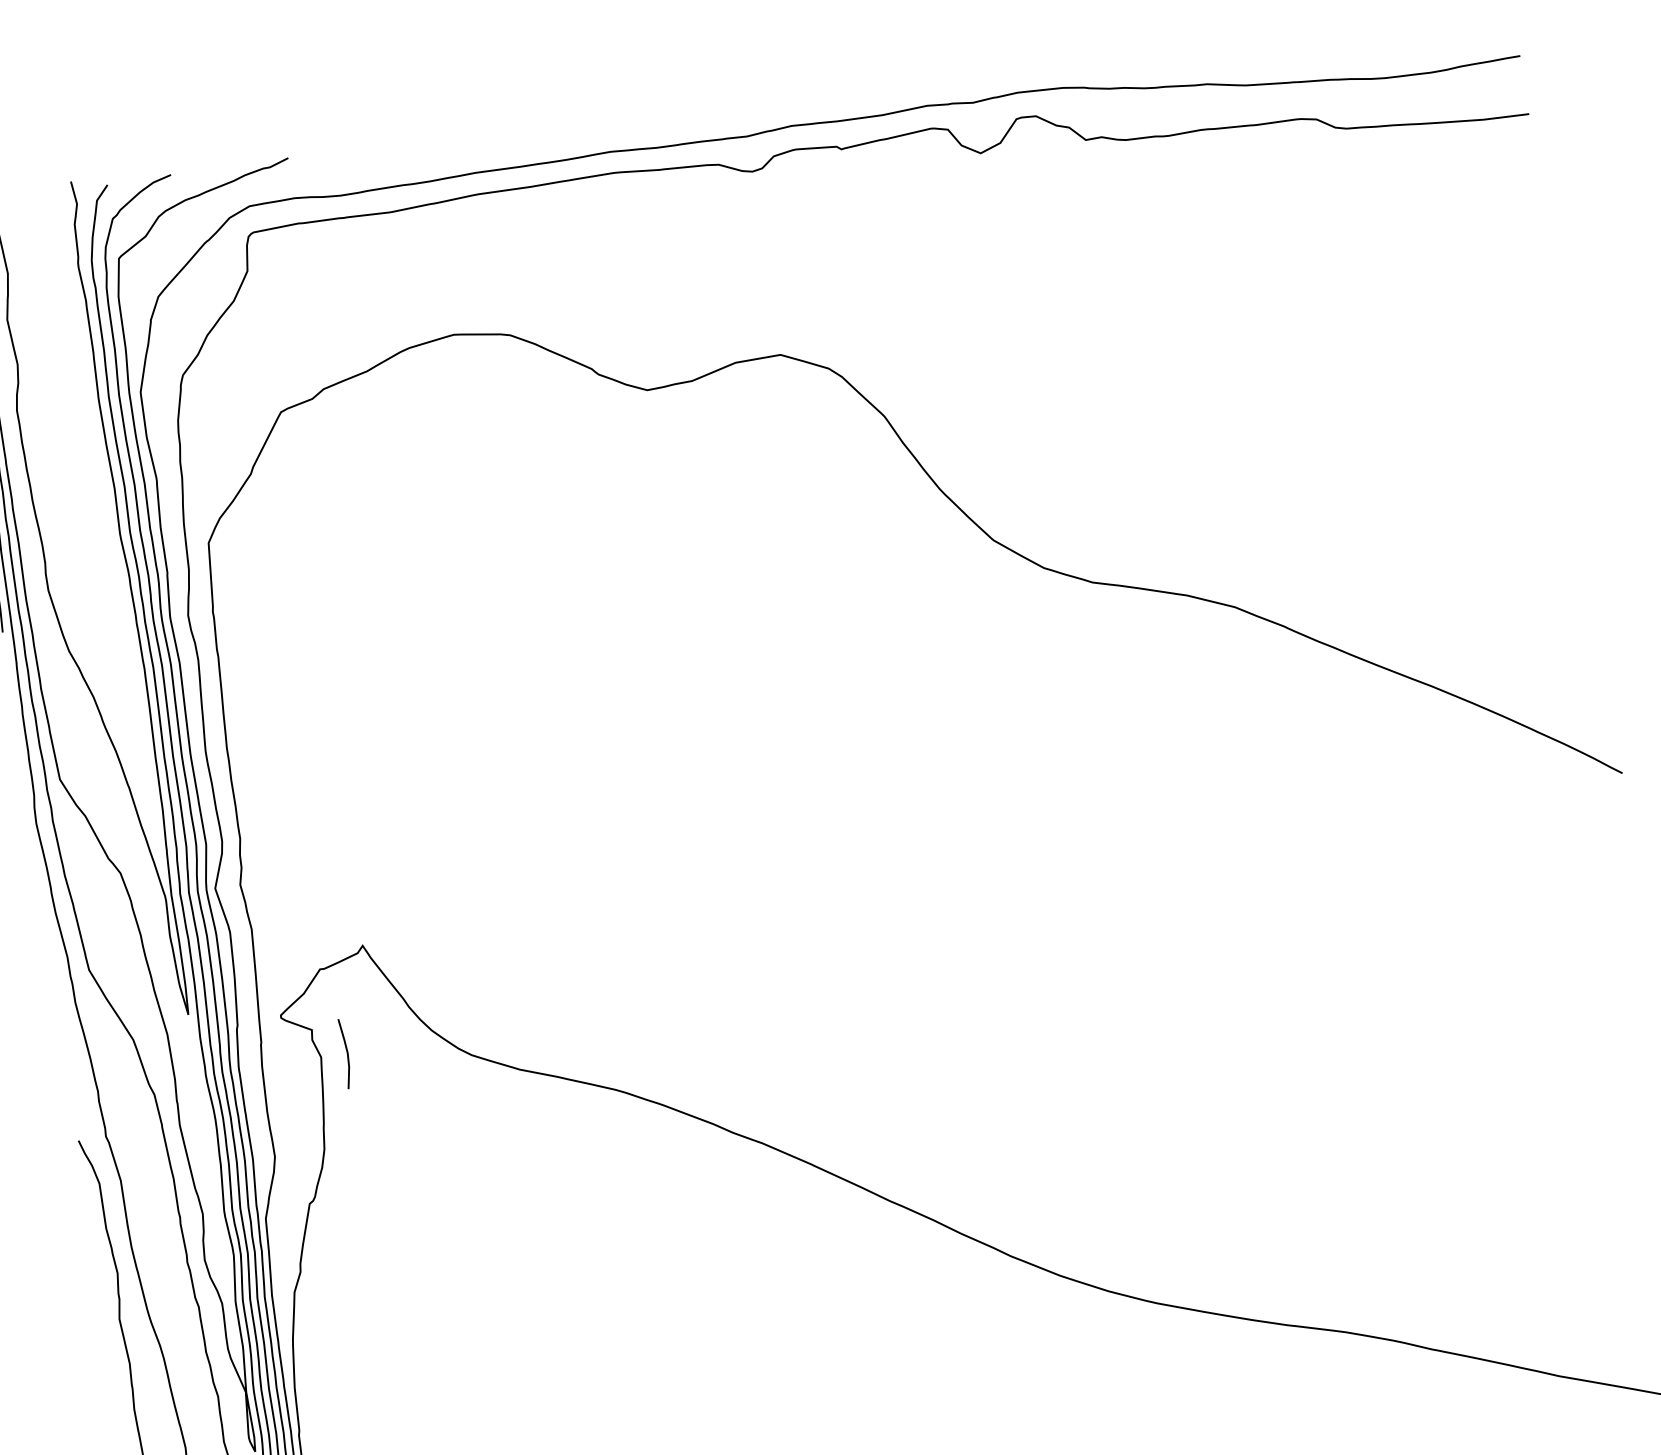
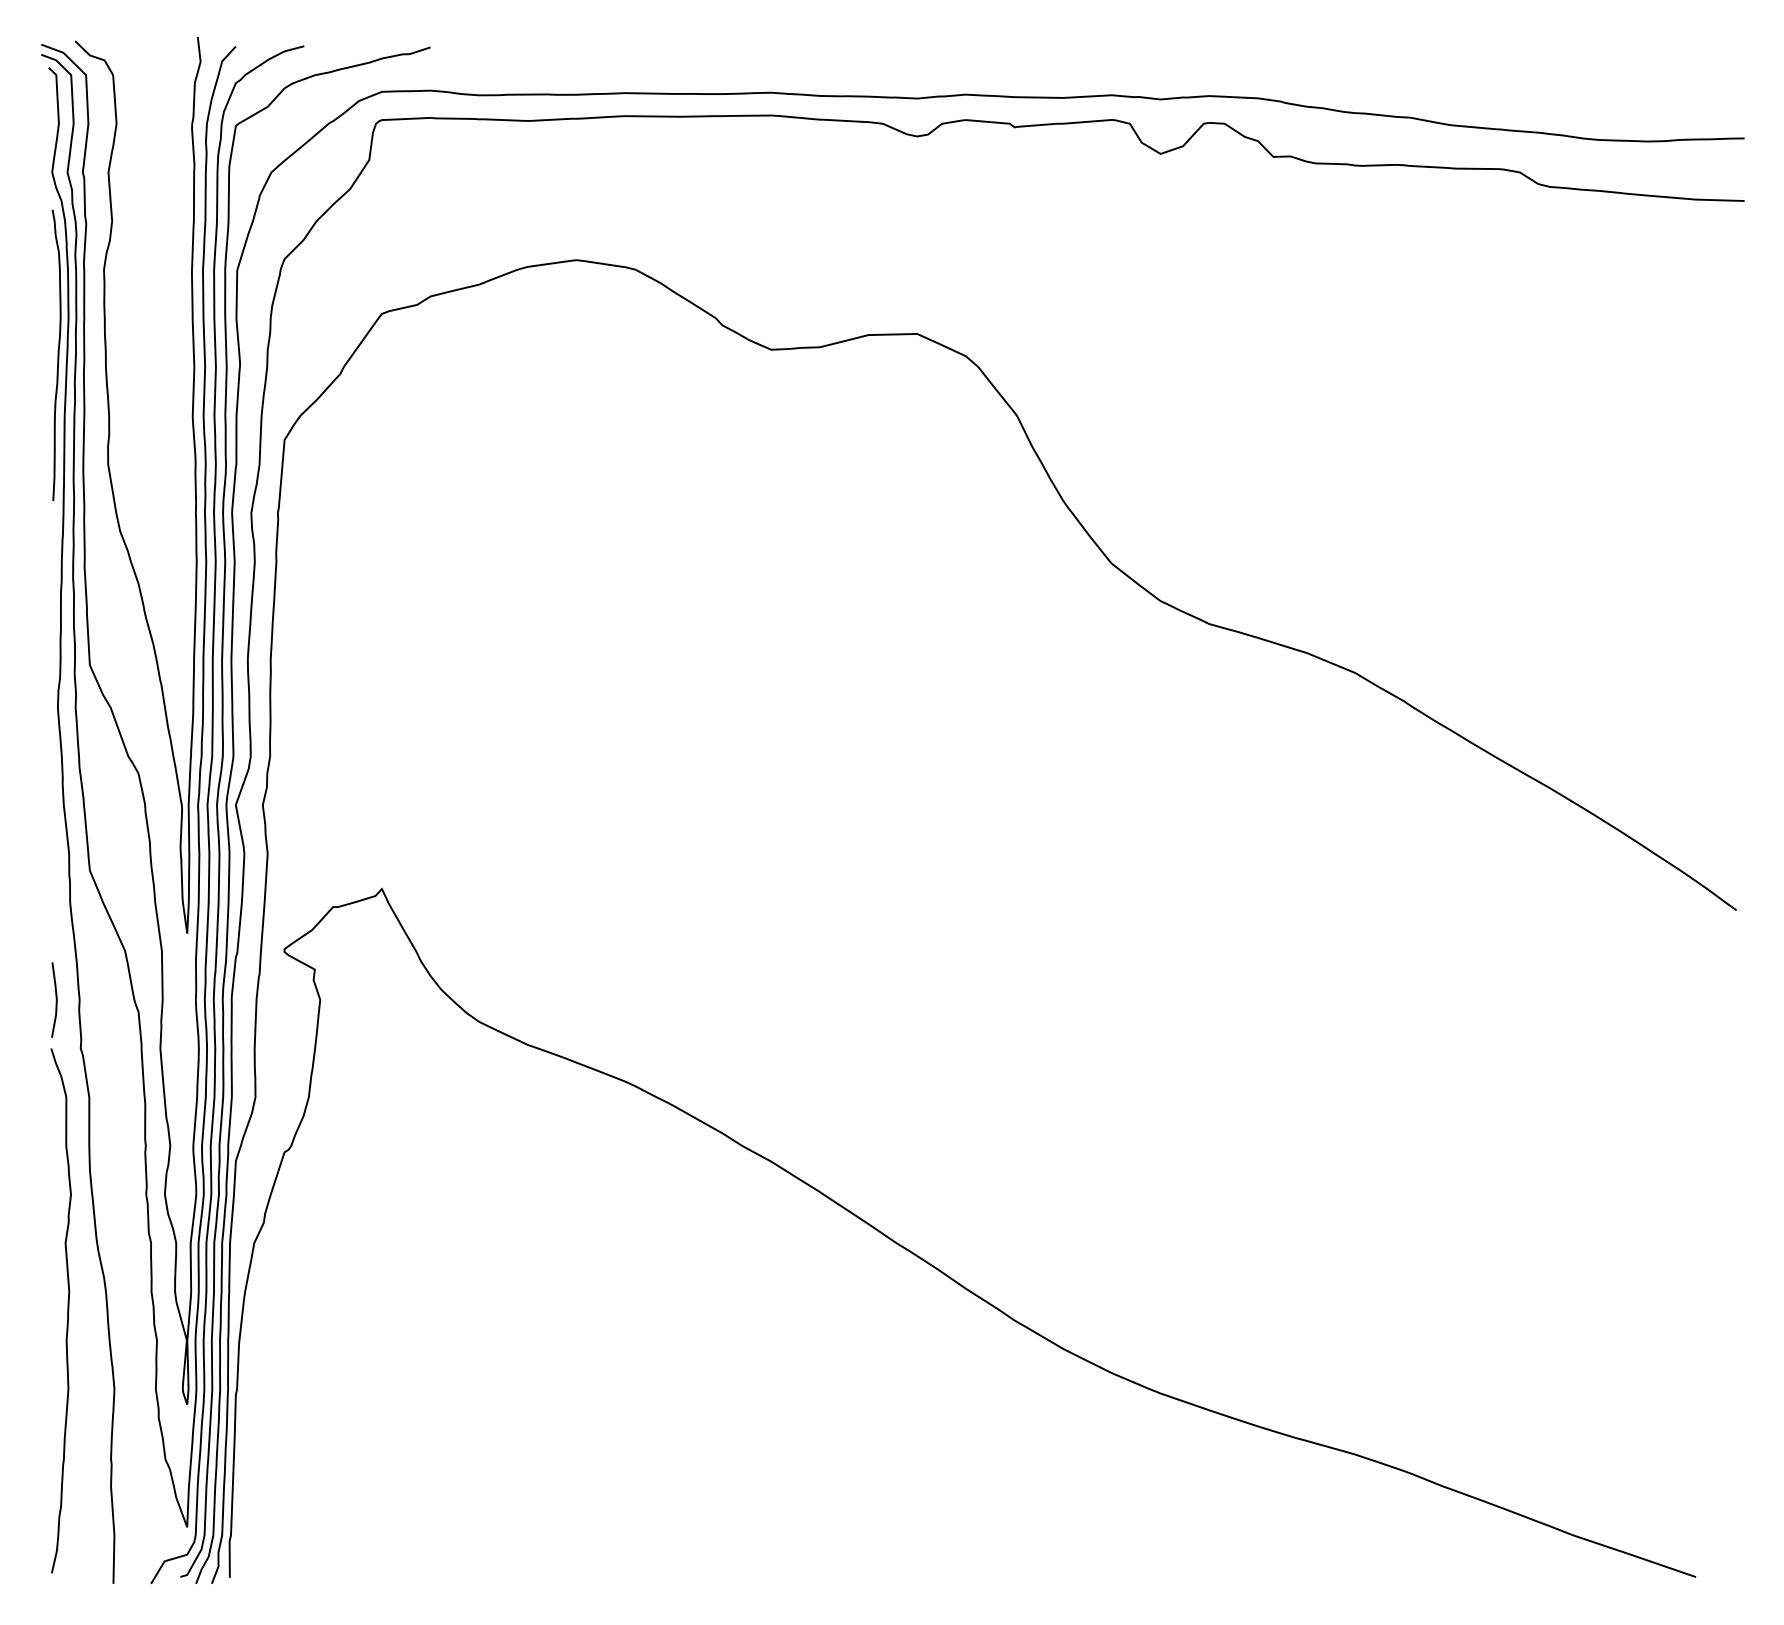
line: (346, 1053) -> (55, 999), moved

